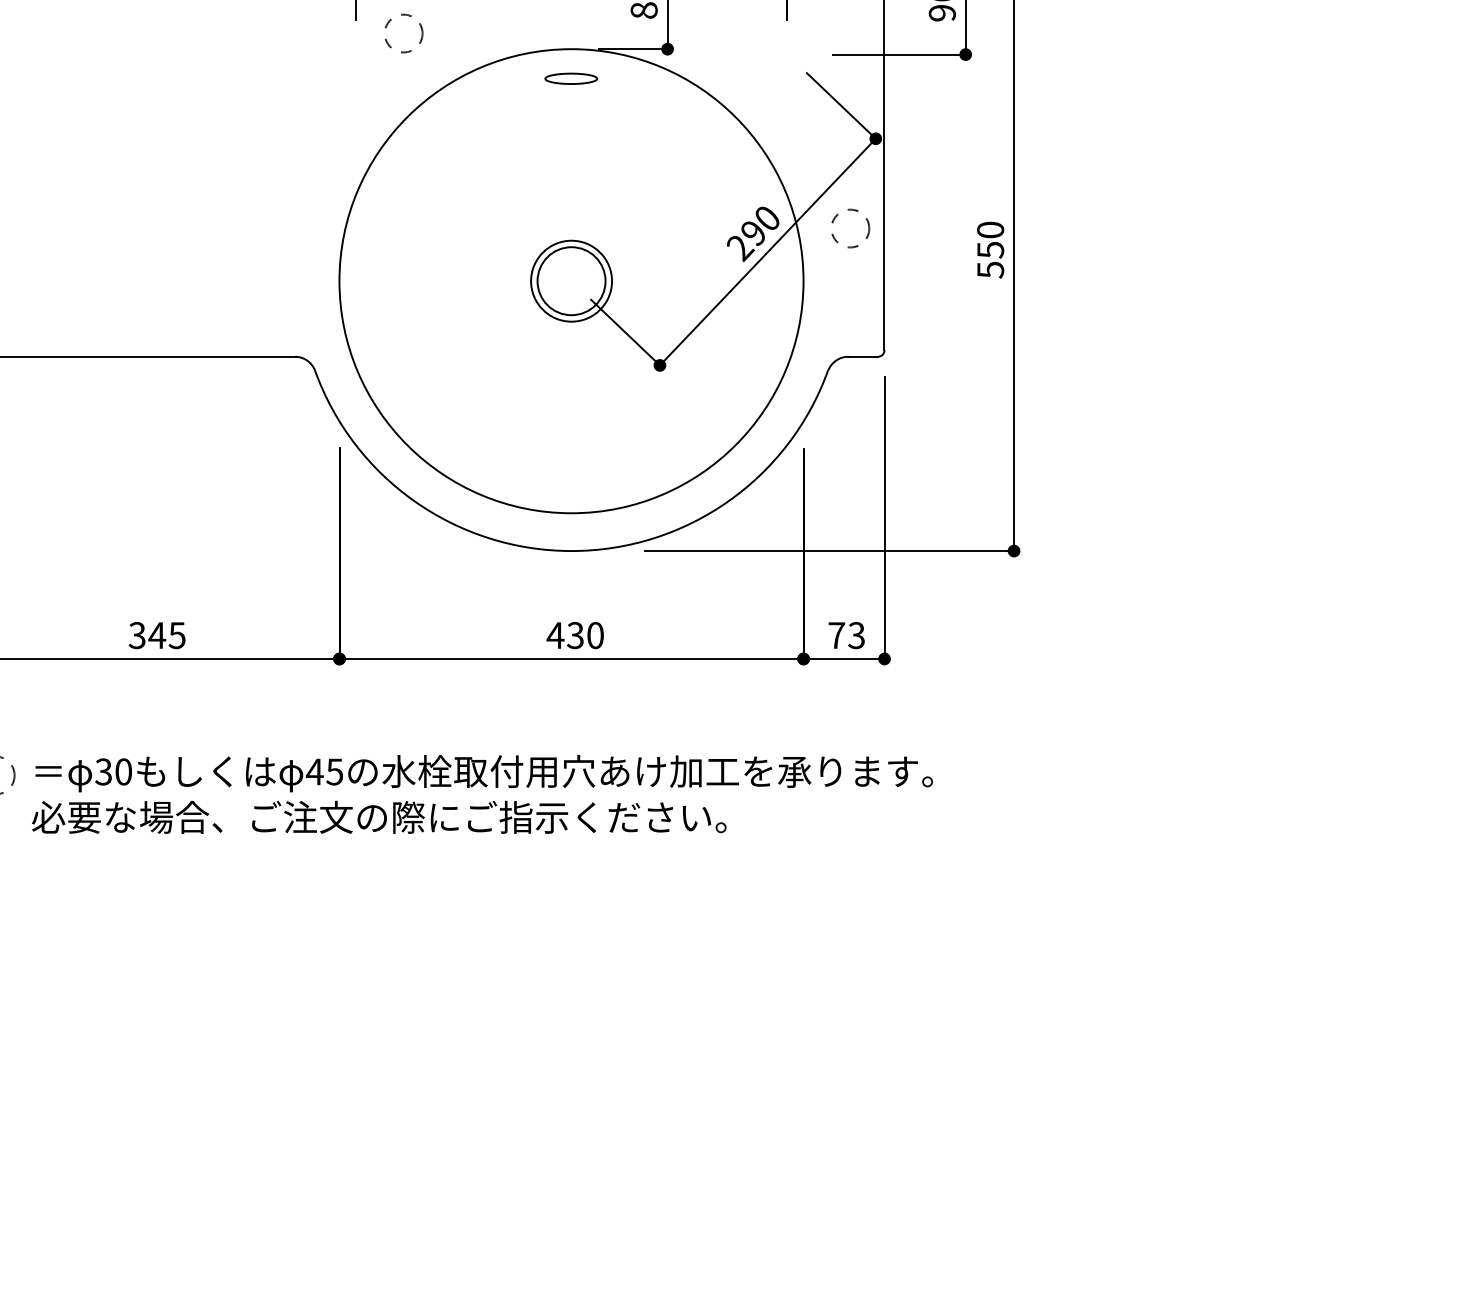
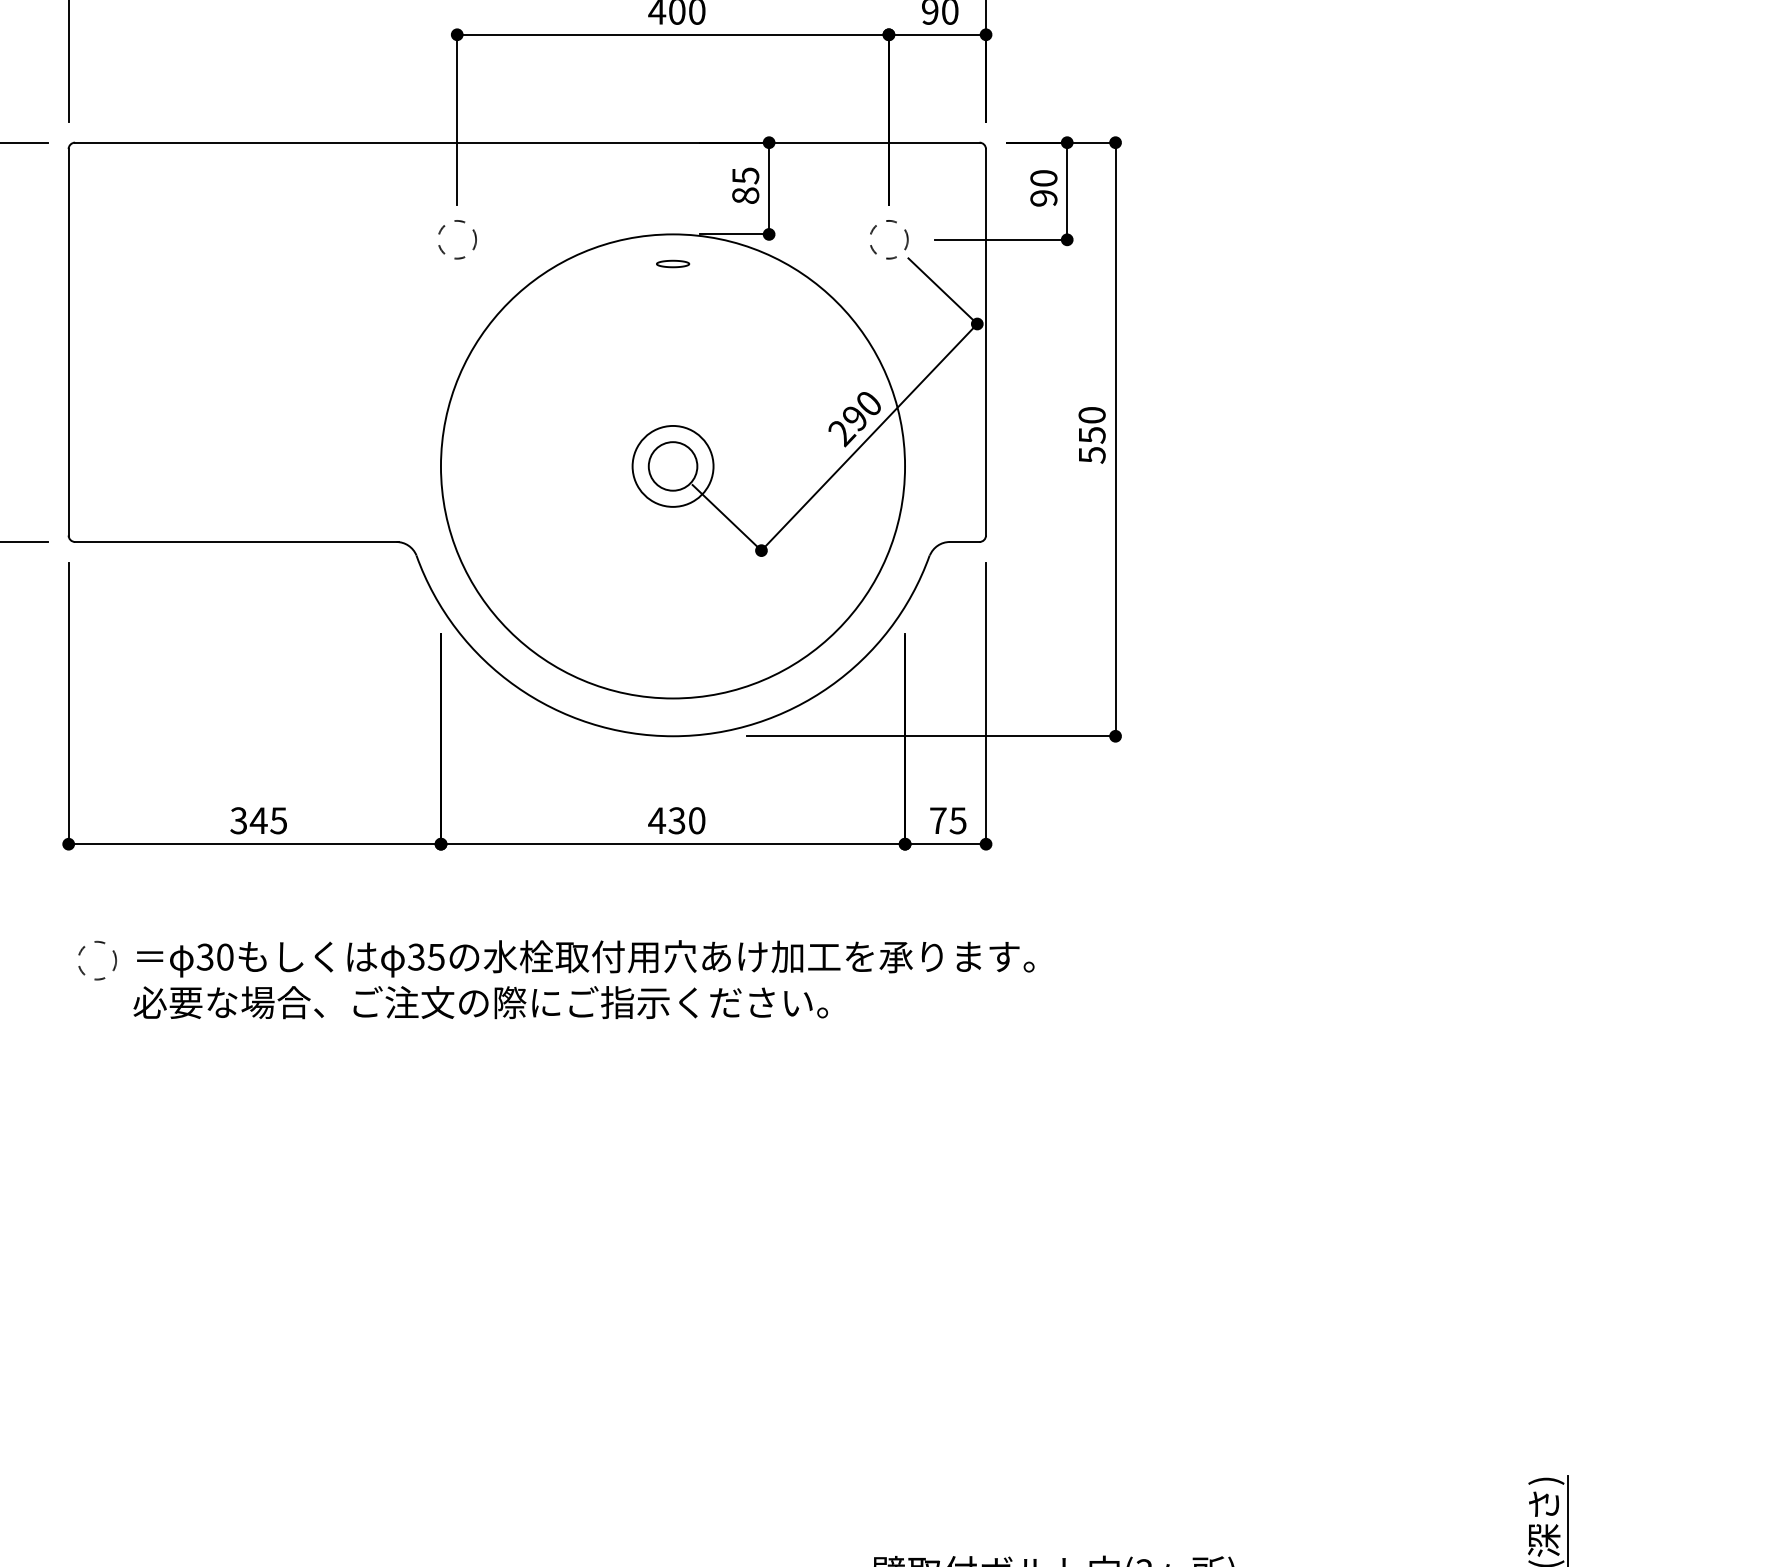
circle: (403, 33) -> (457, 239), moved
part: (571, 78) -> (673, 263), size x0.62
circle: (850, 228) -> (889, 239), moved
circle: (570, 281) -> (672, 466), size x0.71
text: (856, 635) -> (958, 820), 73 -> 75
text: (314, 771) -> (416, 956), 45 -> 35

